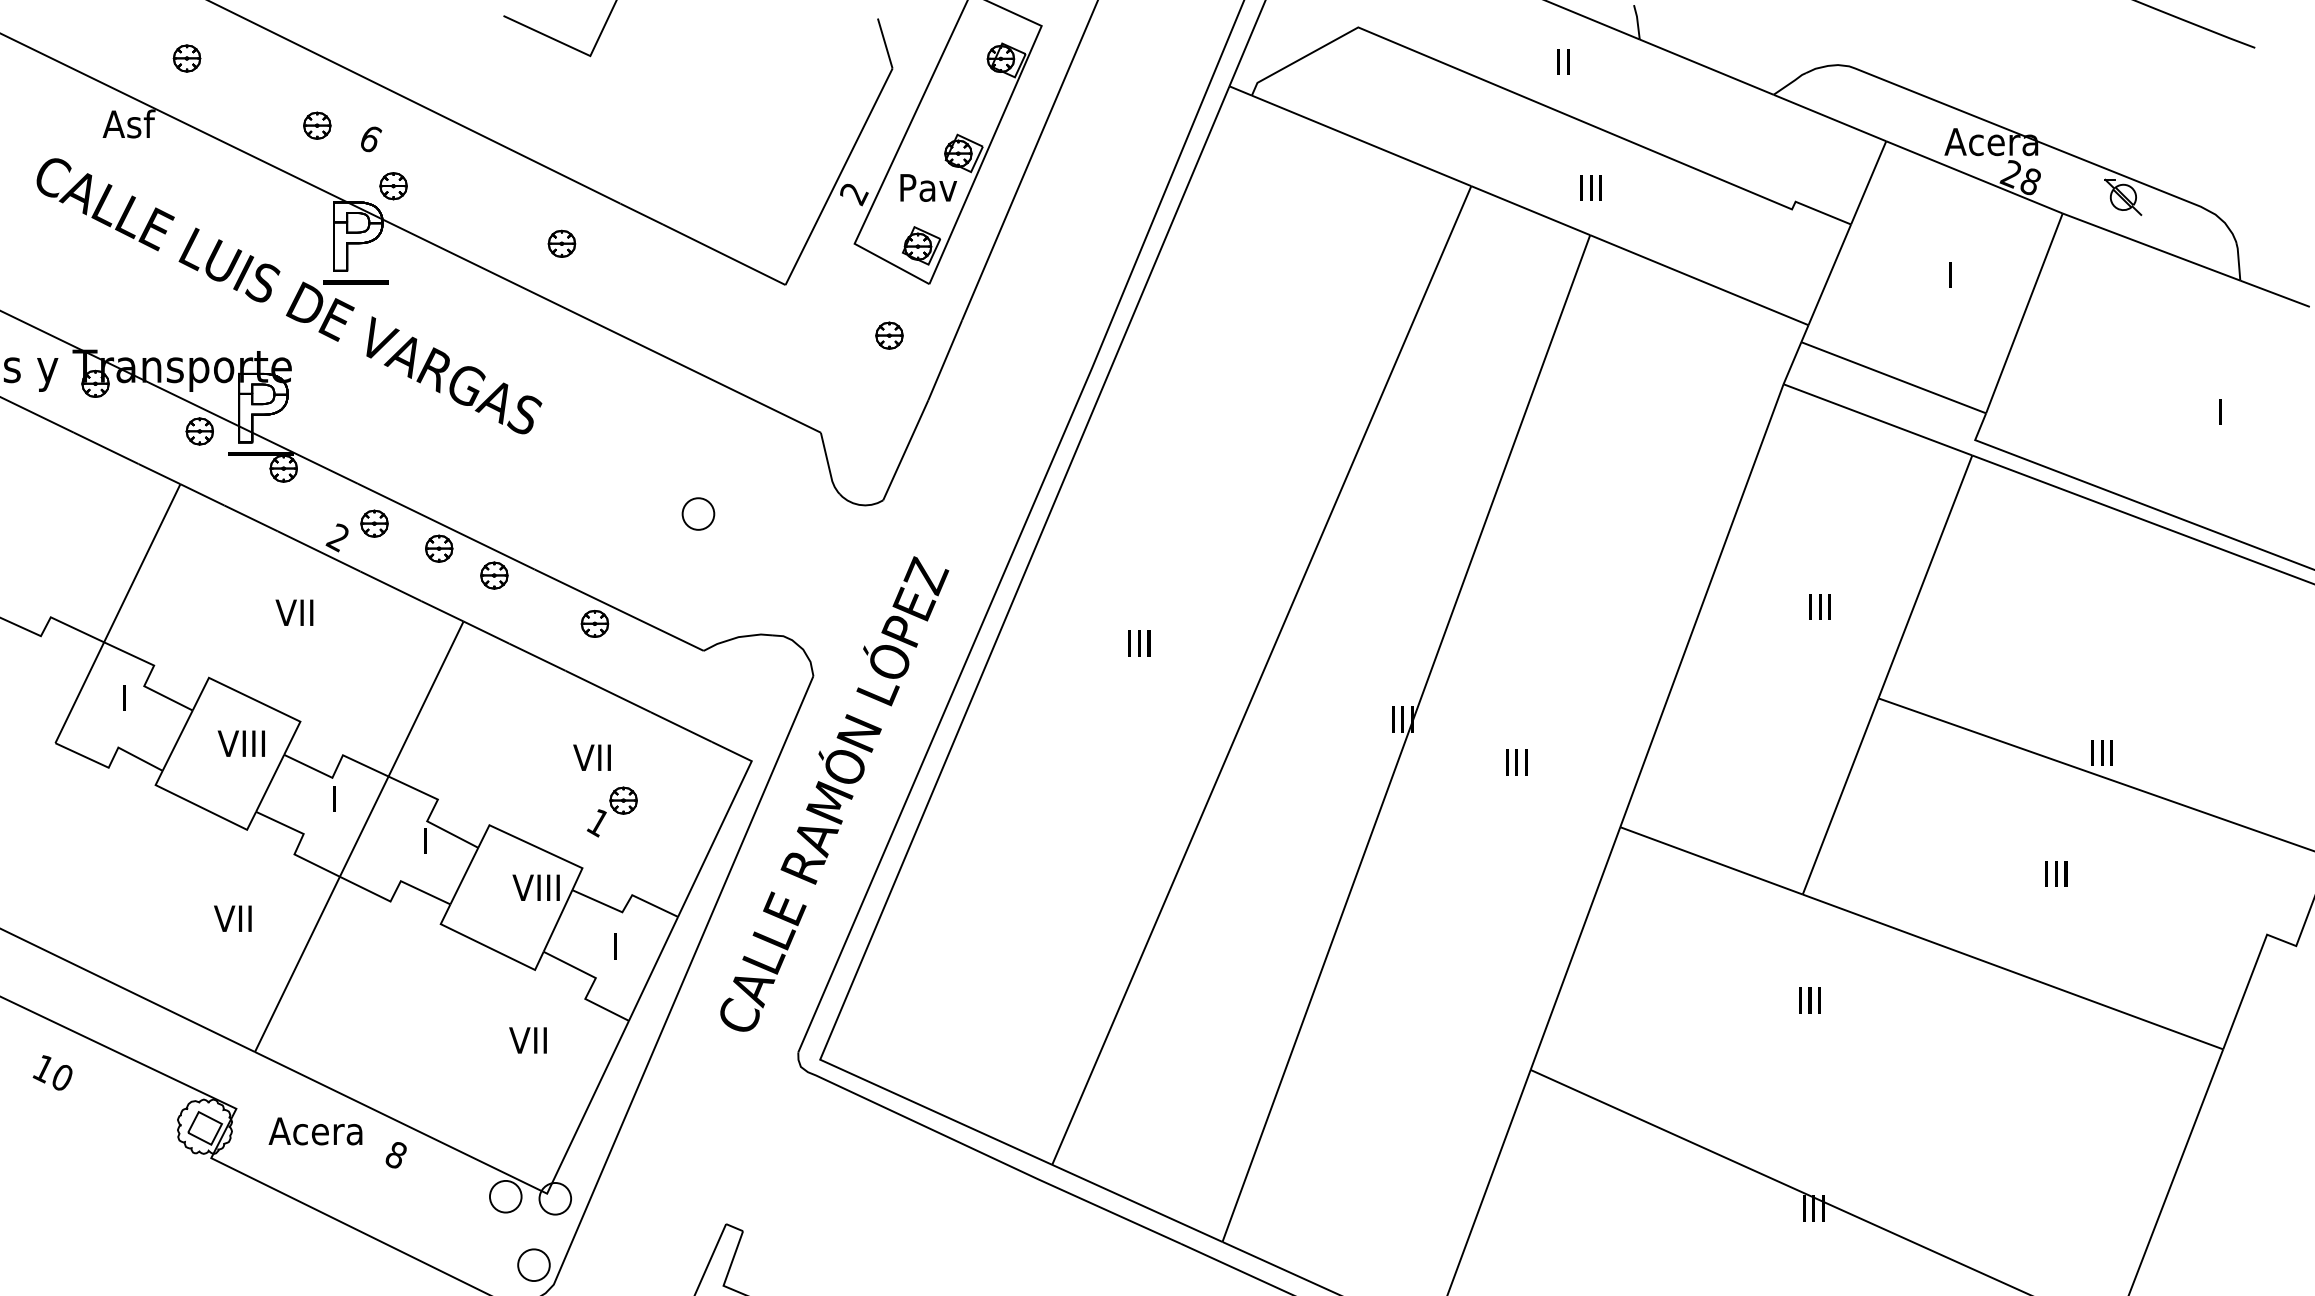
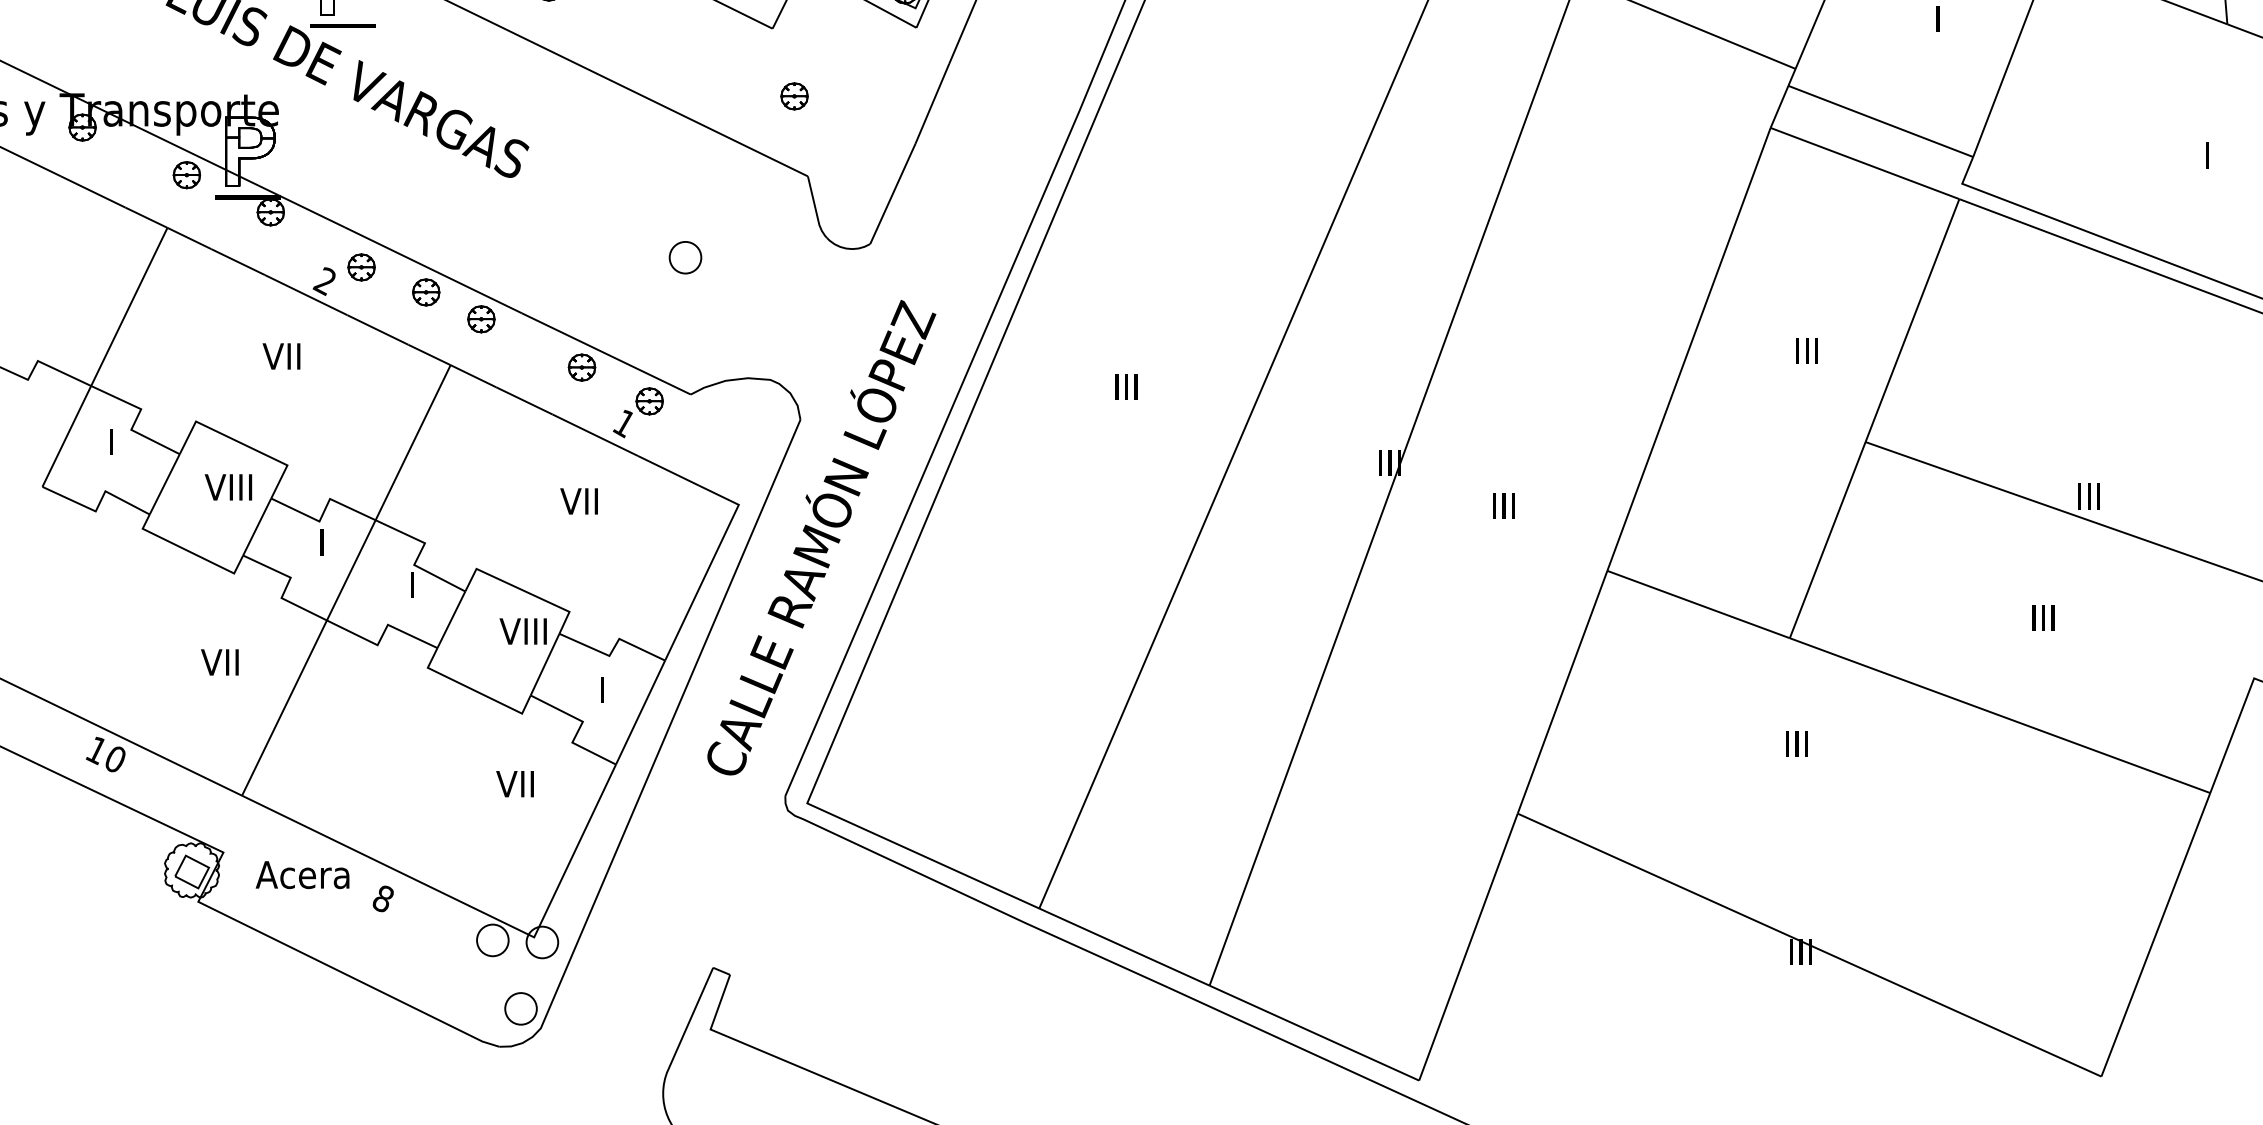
part: (889, 335) -> (794, 96), moved
part: (612, 811) -> (638, 412), moved
text: (52, 1072) -> (105, 754), moved

